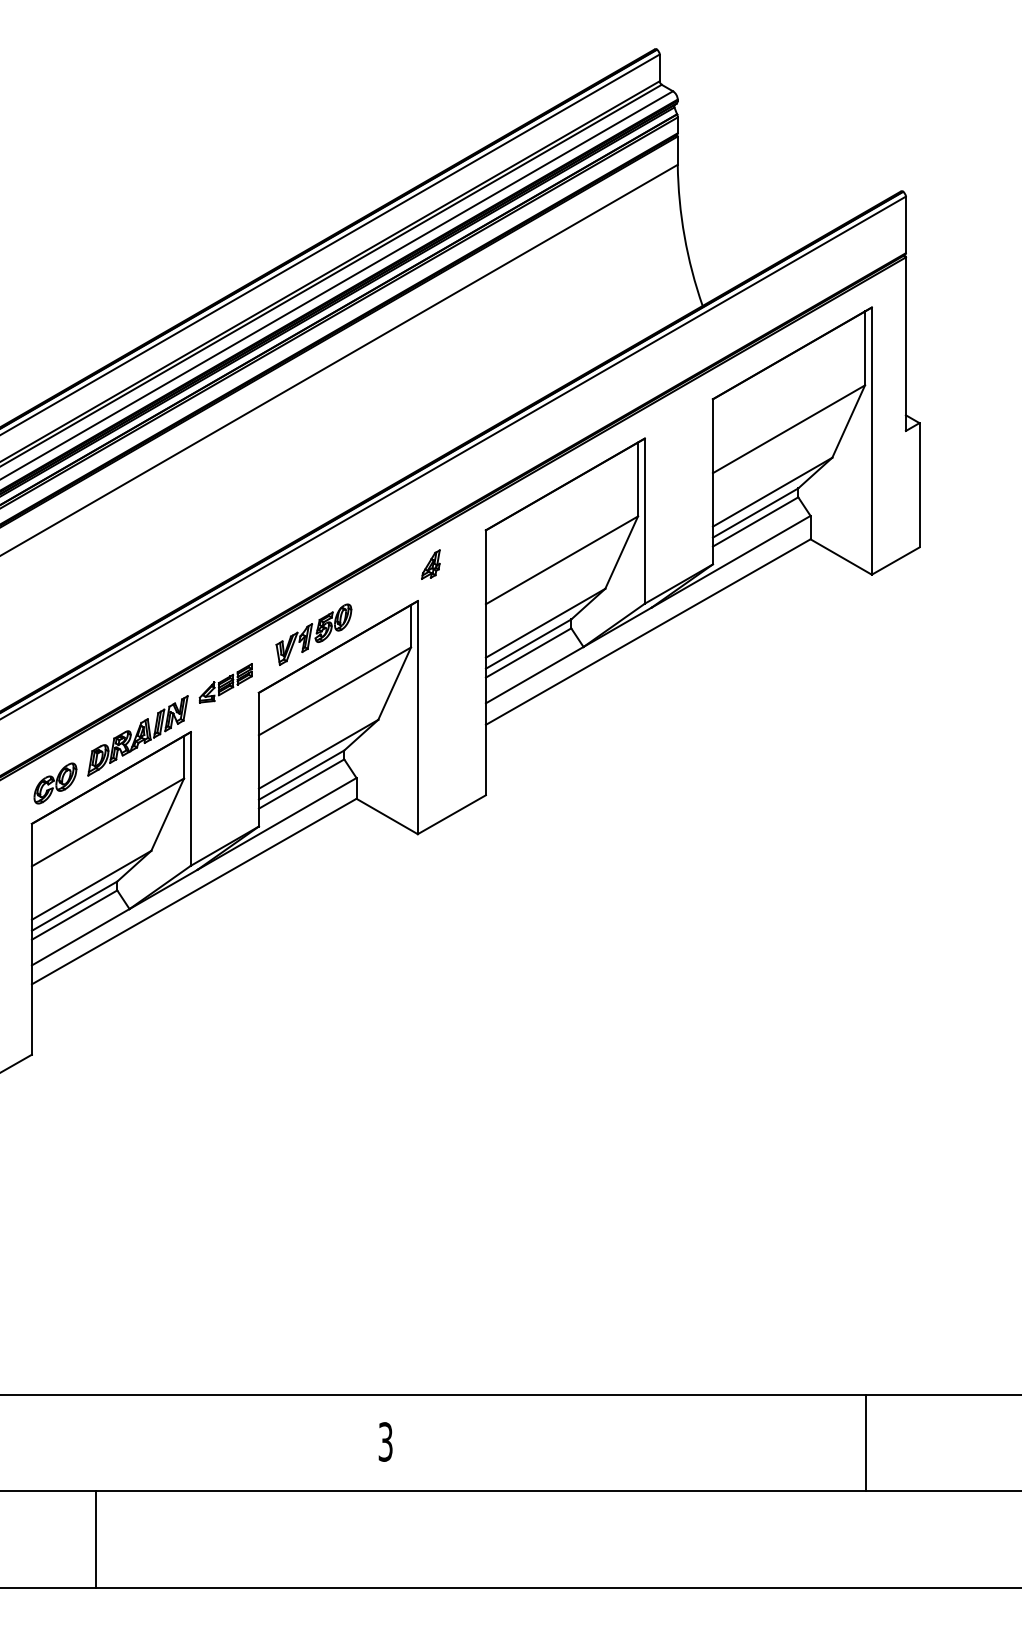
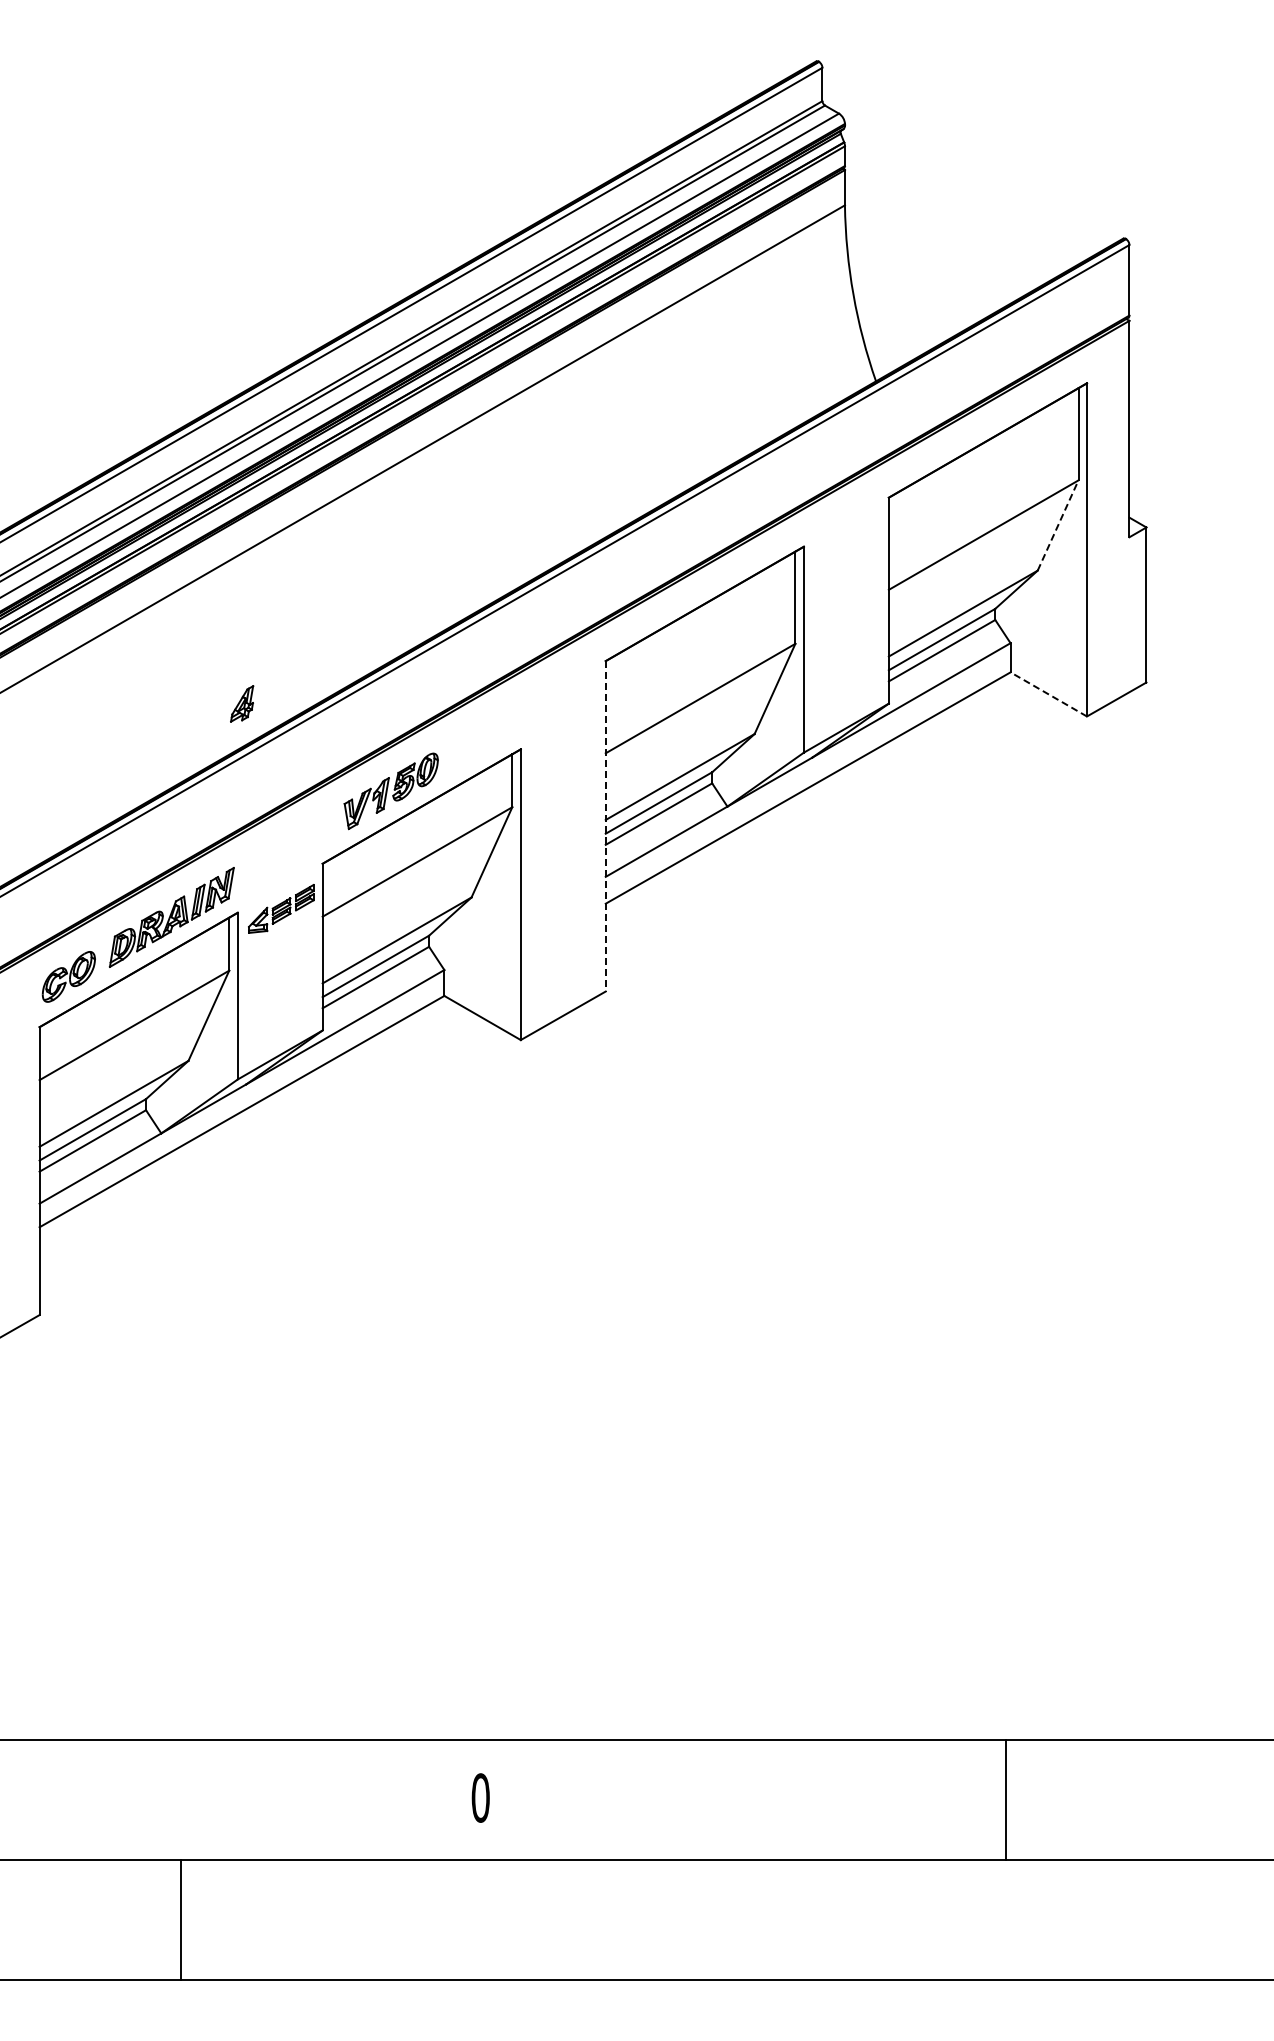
line: (849, 421) -> (1058, 525), solid -> dashed
line: (840, 557) -> (1048, 694), solid -> dashed
part: (431, 564) -> (242, 703), moved
line: (485, 662) -> (605, 826), solid -> dashed
part: (225, 682) -> (281, 908), moved
text: (385, 1441) -> (480, 1797), 3 -> 0
line: (866, 1443) -> (1006, 1799), moved
line: (96, 1539) -> (181, 1919), moved

